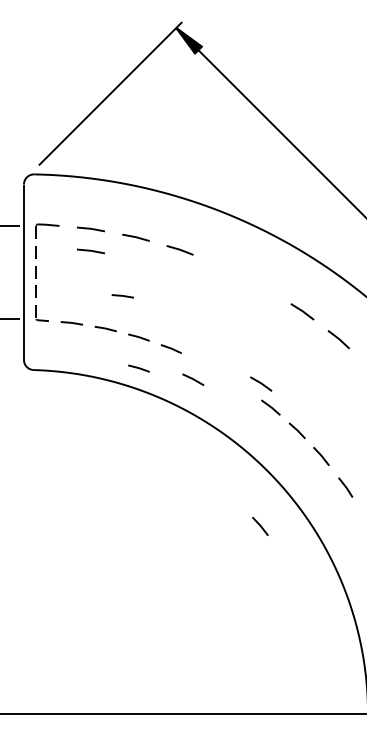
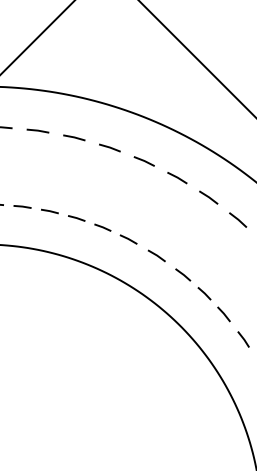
line: (90, 251) -> (37, 148), removed
line: (222, 266) -> (144, 161), added
line: (263, 287) -> (177, 178), added
line: (122, 296) -> (63, 185), removed
line: (138, 368) -> (76, 243), removed
line: (193, 379) -> (128, 239), moved
line: (261, 383) -> (157, 255), moved
line: (260, 526) -> (174, 370), removed

